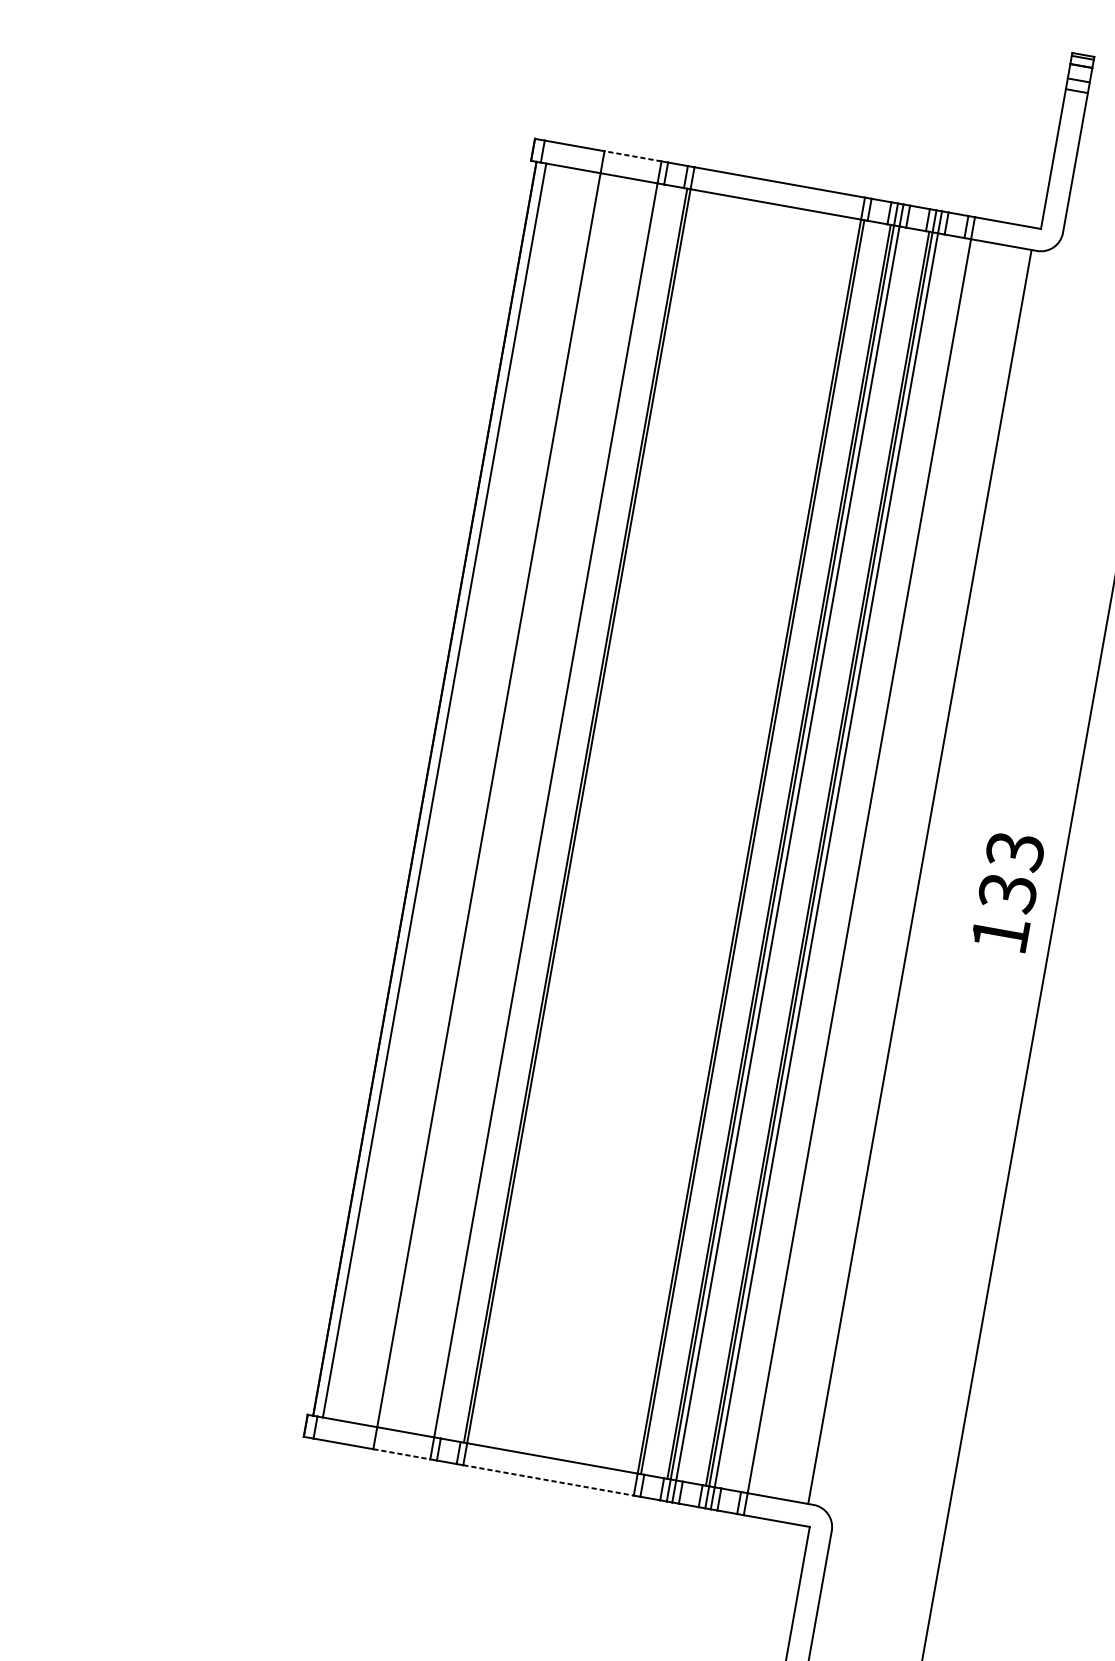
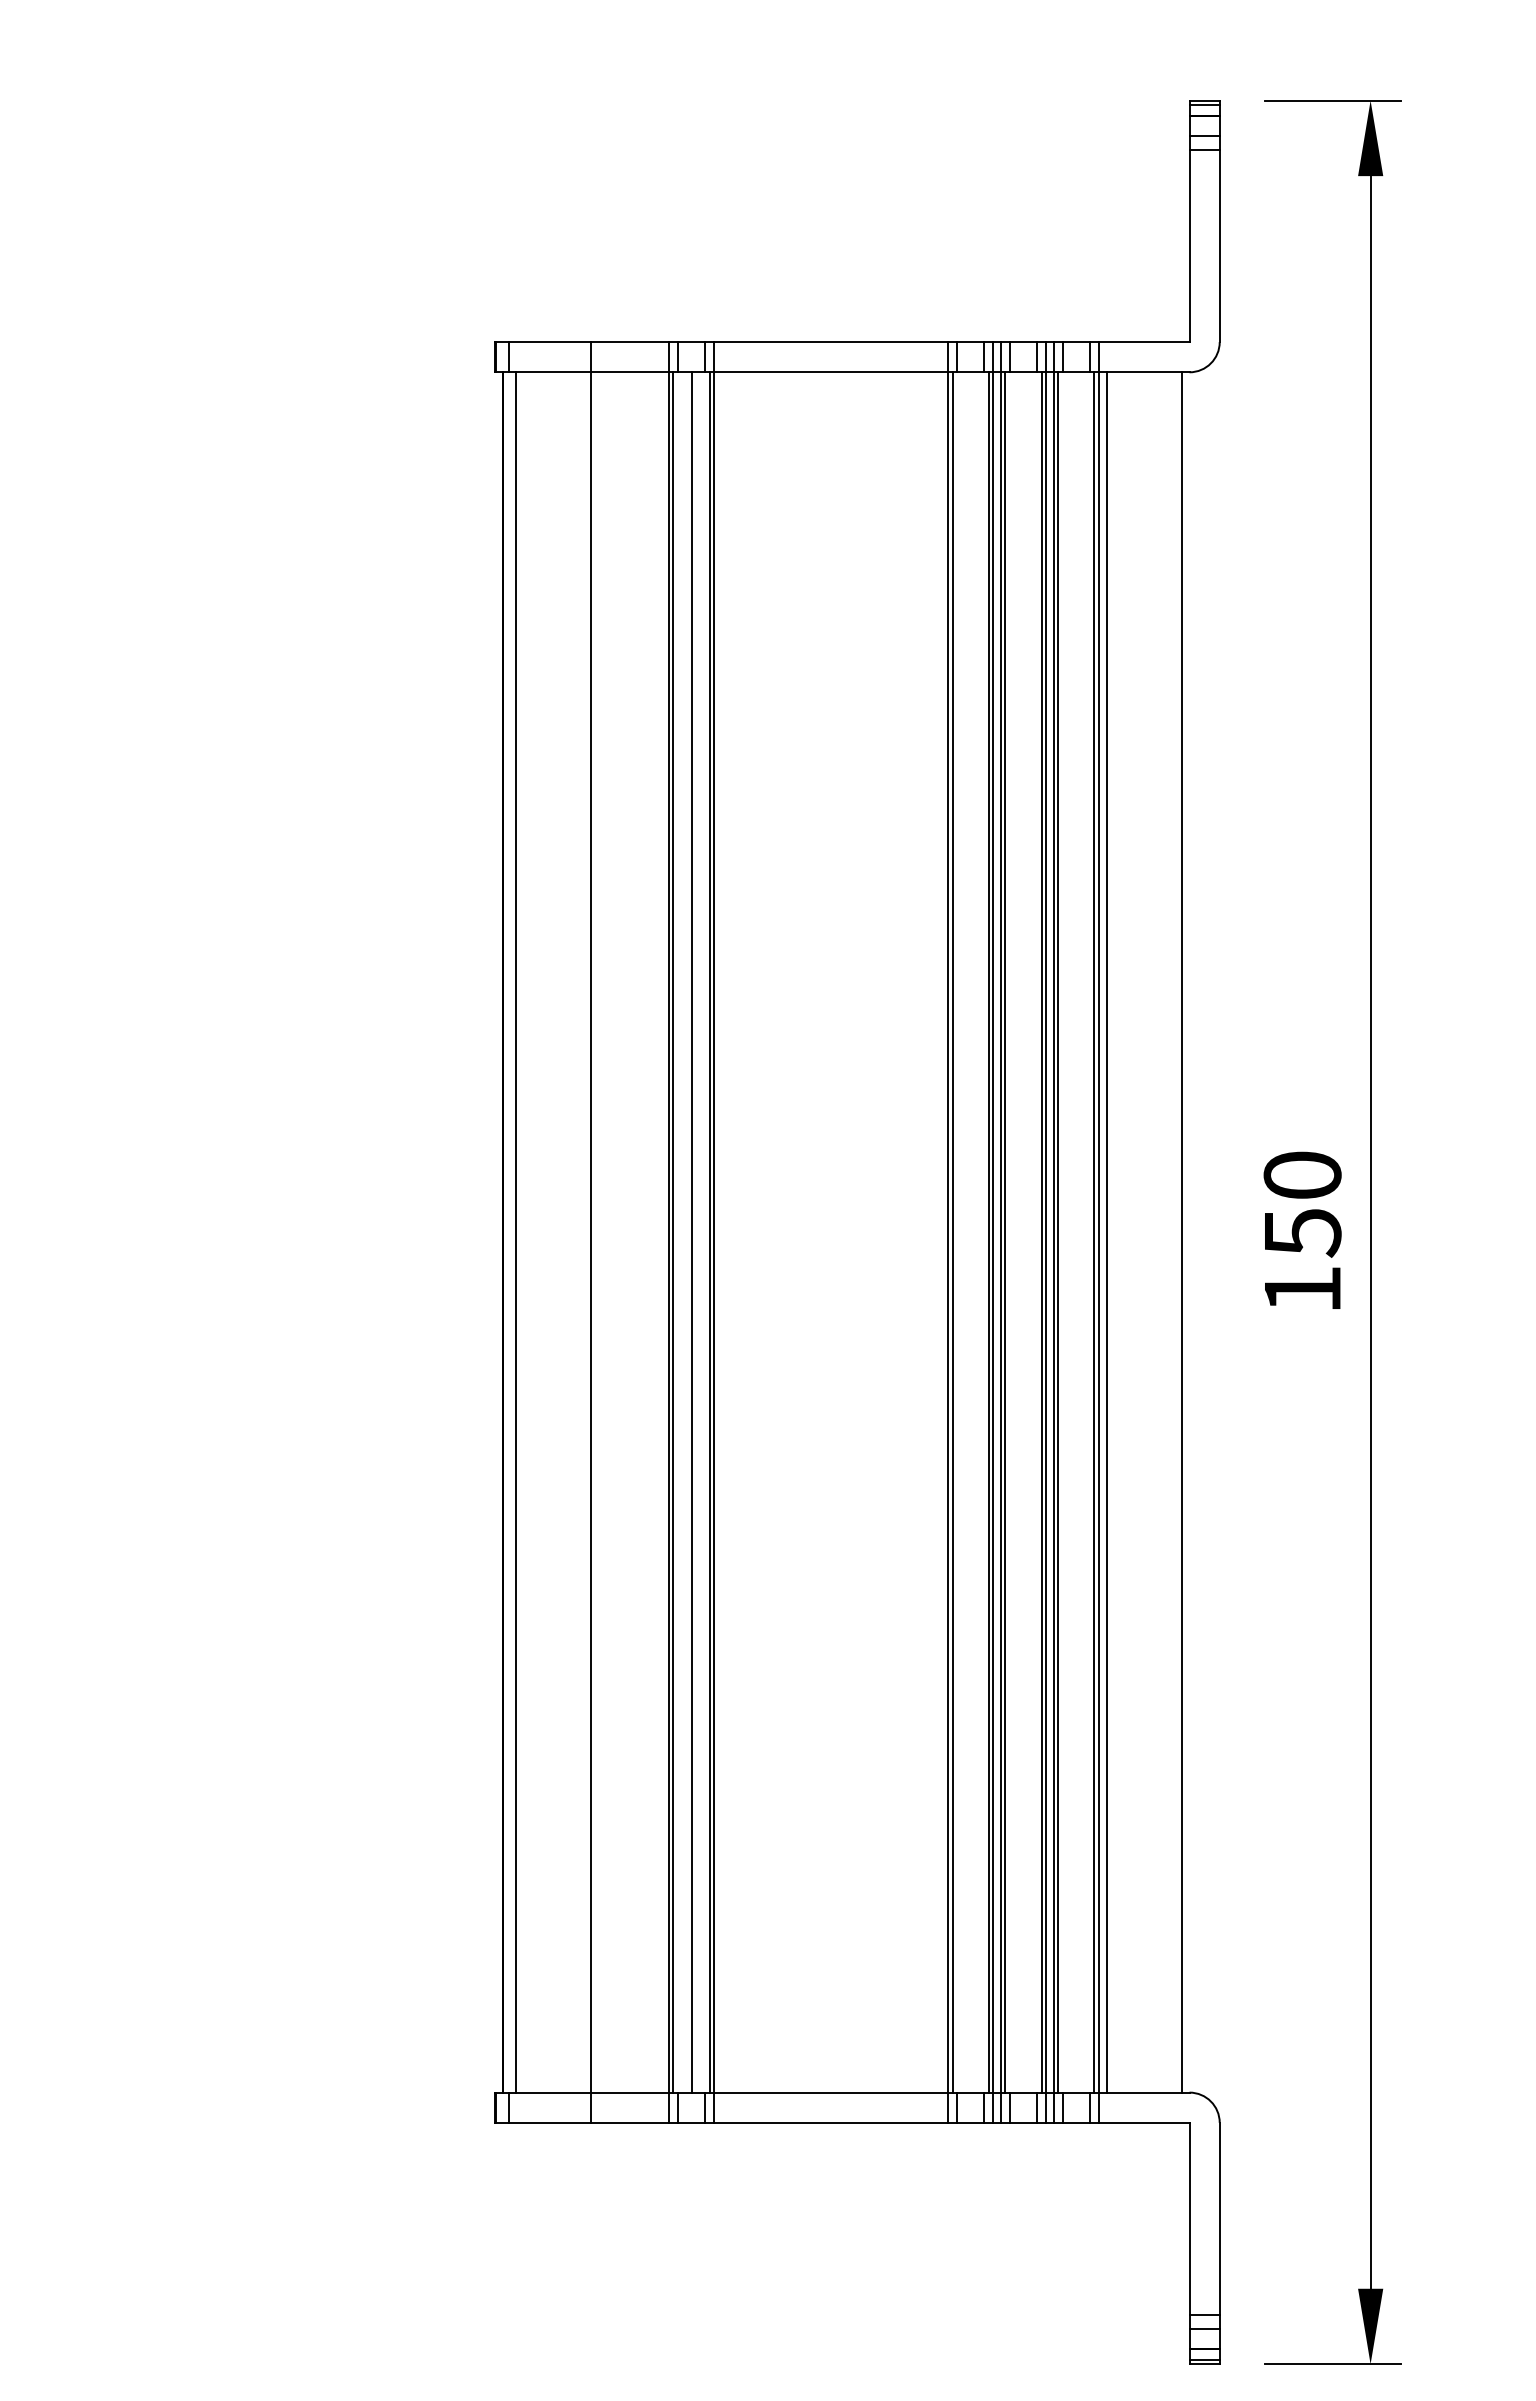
line: (632, 156) -> (629, 342), dashed -> solid
line: (549, 810) -> (673, 1232), added
line: (562, 813) -> (691, 1232), added
line: (791, 854) -> (1005, 1232), added
line: (829, 860) -> (1058, 1232), added
line: (856, 865) -> (1094, 1232), added
line: (864, 867) -> (1106, 1232), added
text: (1011, 872) -> (1302, 1204), 133 -> 150
line: (402, 1454) -> (630, 2122), dashed -> solid
line: (548, 1480) -> (831, 2122), dashed -> solid

